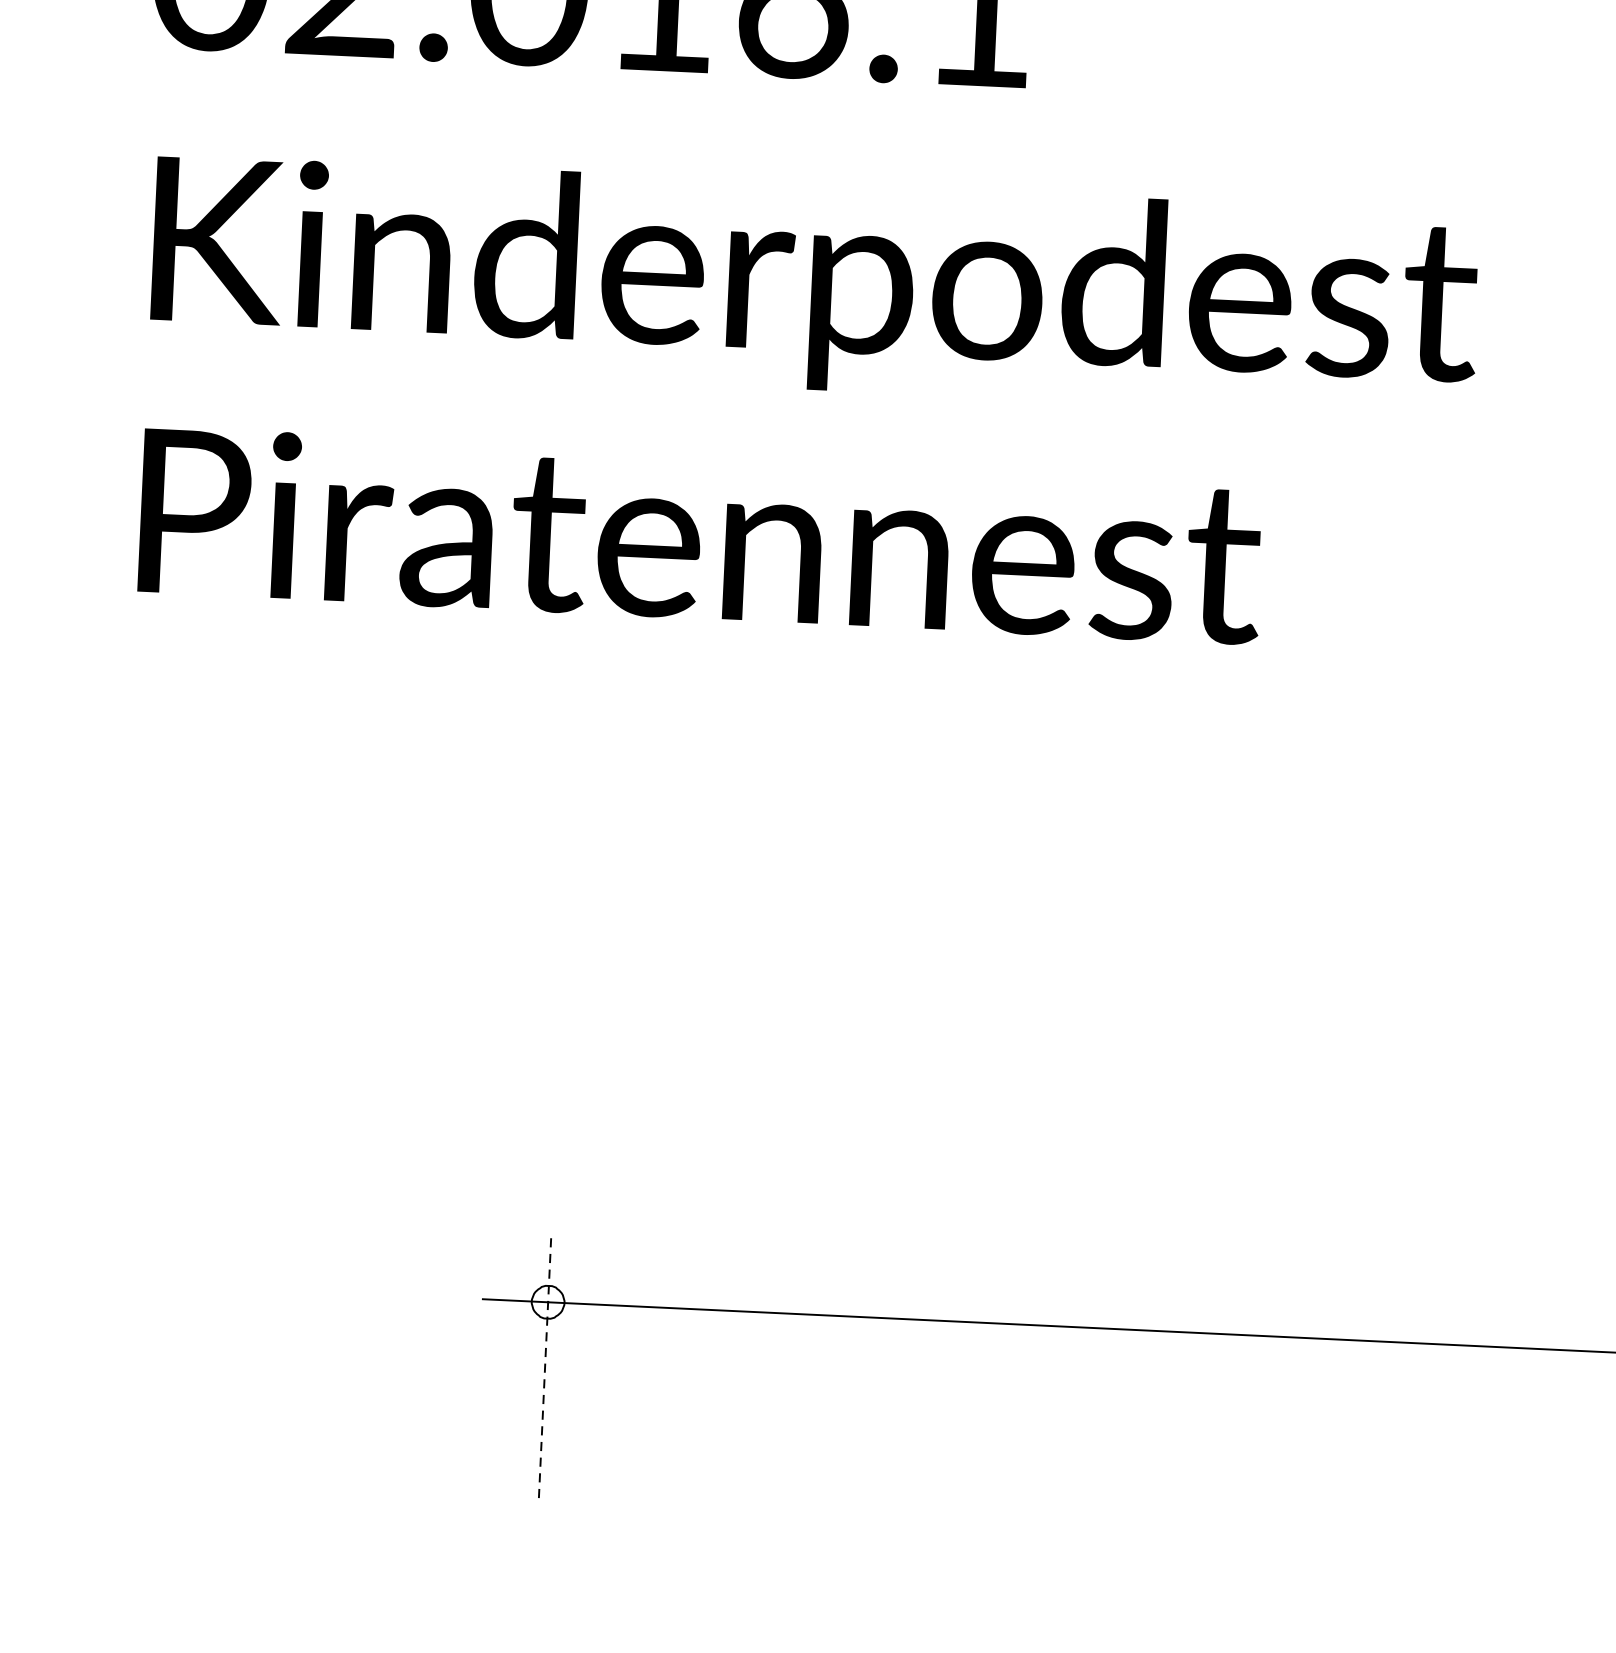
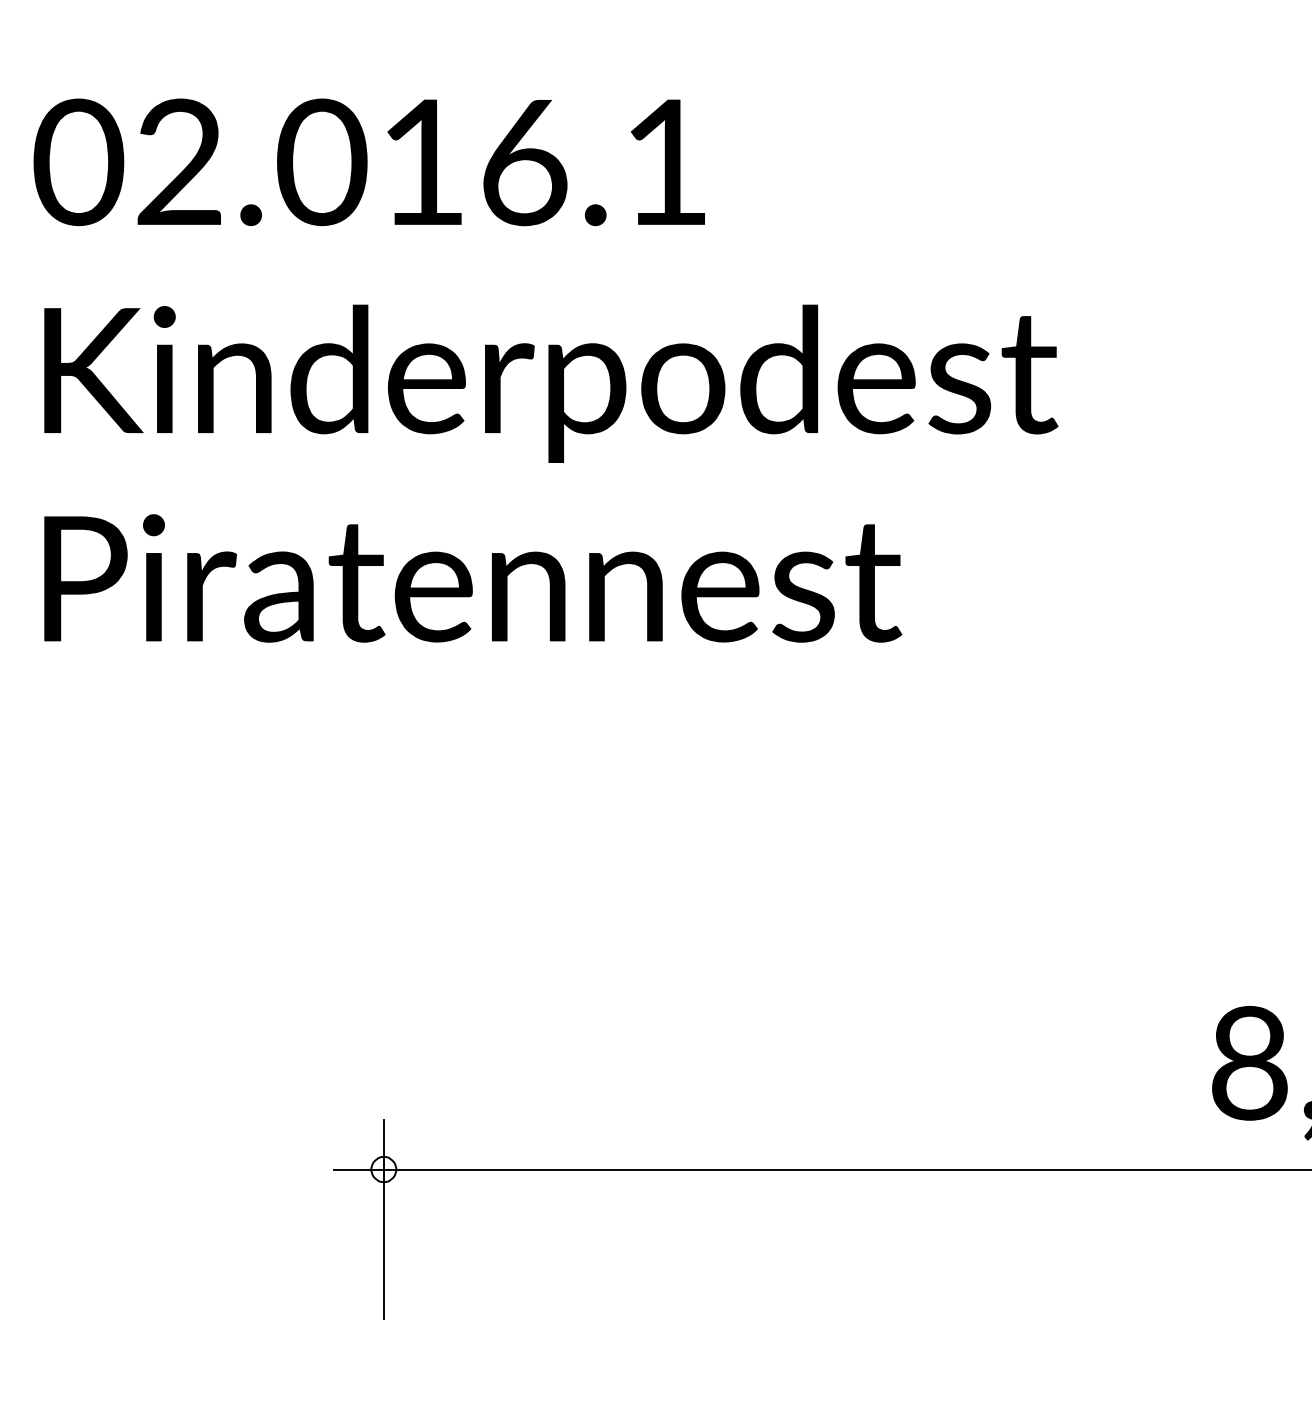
line: (544, 1367) -> (383, 1219), dashed -> solid

